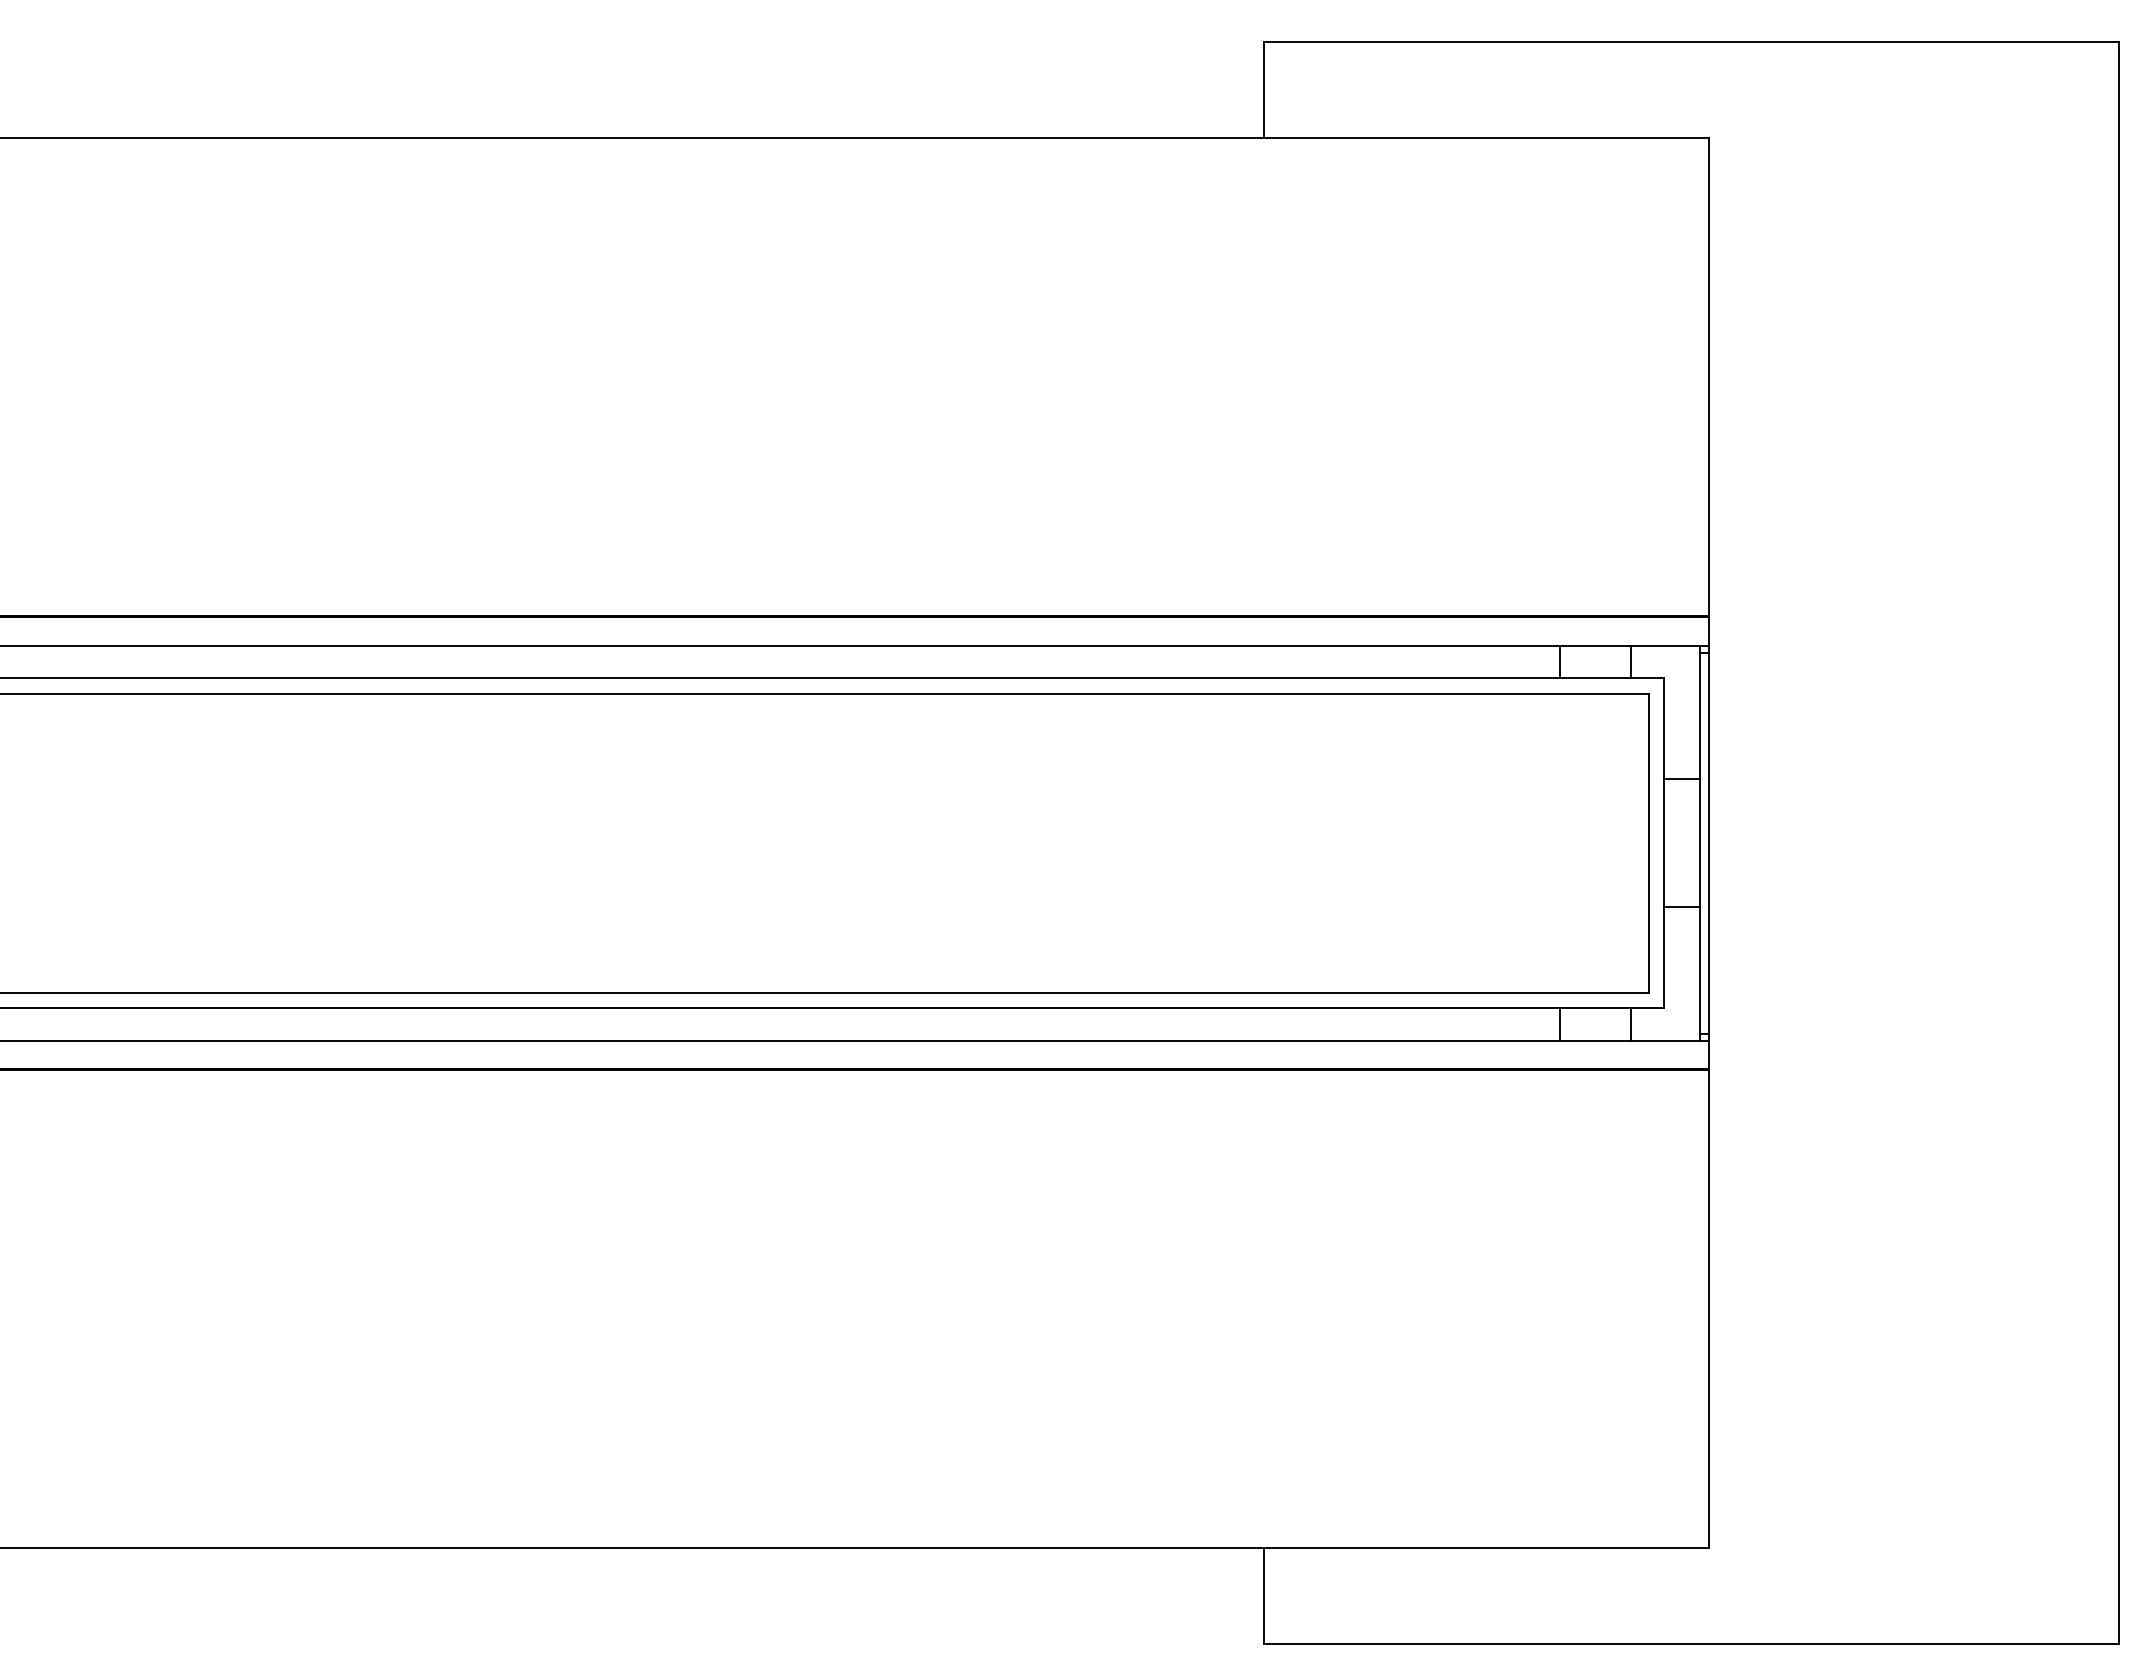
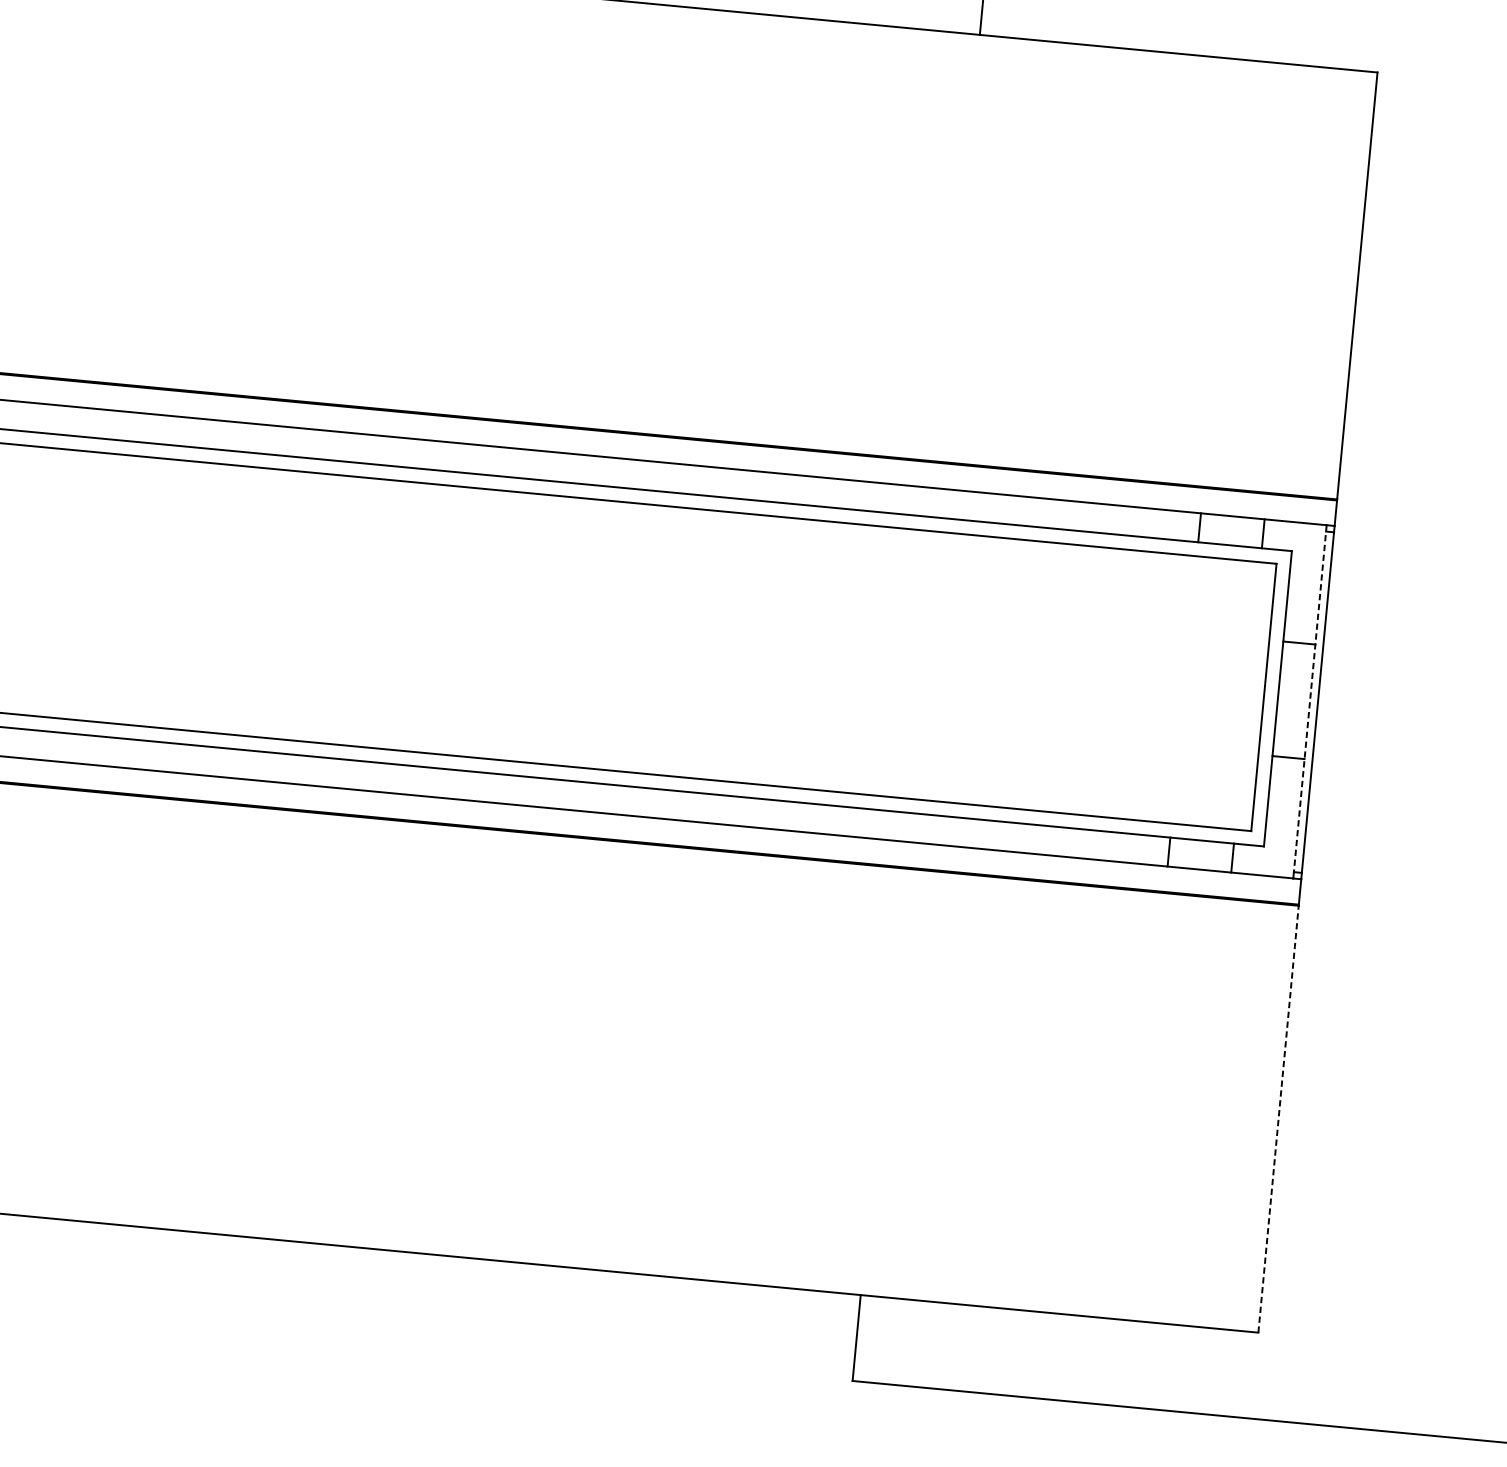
line: (1700, 840) -> (1310, 699), solid -> dashed
line: (1709, 1309) -> (1278, 1119), solid -> dashed

